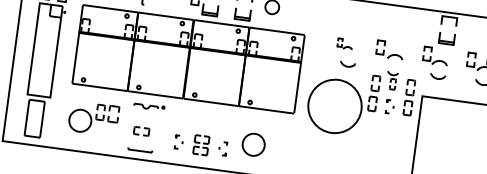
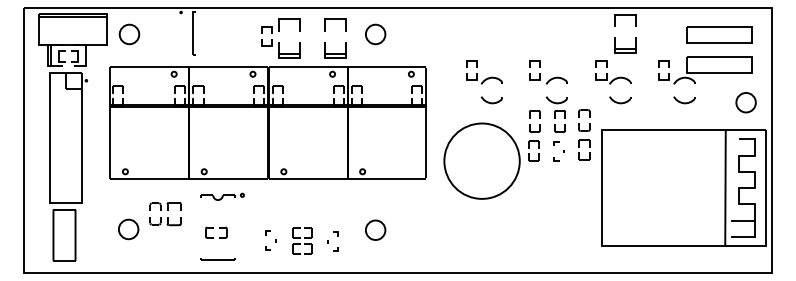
part: (345, 44) -> (484, 72), size x1.67
part: (391, 80) -> (556, 114), size x1.43
circle: (80, 120) -> (128, 229), size x0.62
circle: (253, 144) -> (375, 230), size x0.62

